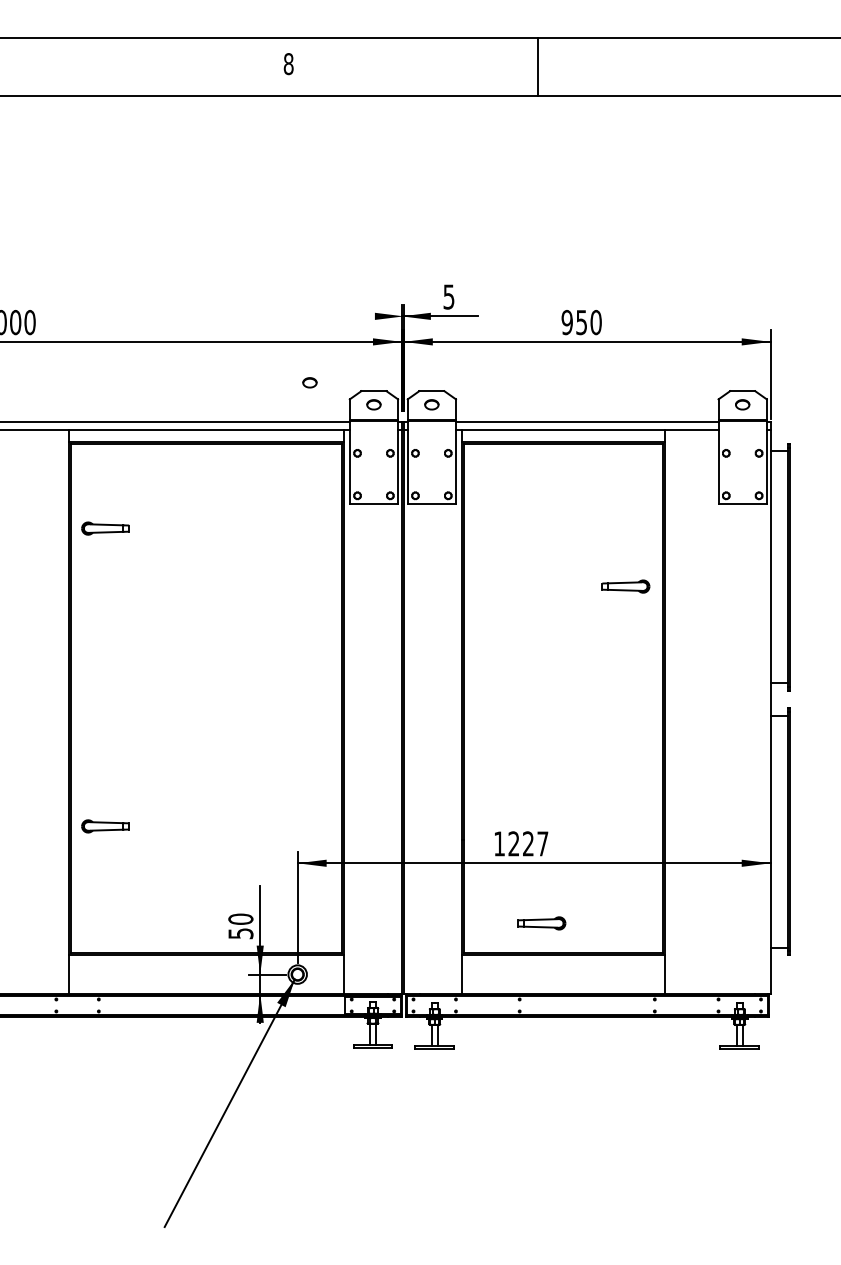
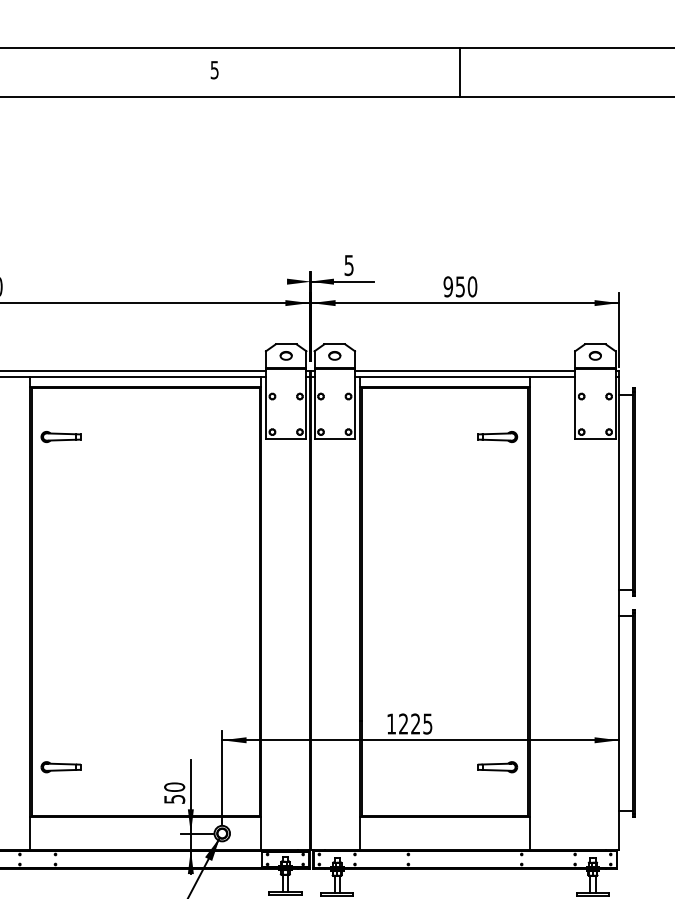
text: (288, 64) -> (214, 70), 8 -> 5
line: (537, 66) -> (460, 72), moved
part: (309, 382) -> (232, 337), removed
part: (105, 528) -> (61, 436), moved
part: (625, 586) -> (497, 436), moved
part: (105, 826) -> (61, 767), moved
text: (542, 843) -> (427, 723), 1227 -> 1225
part: (541, 923) -> (497, 767), moved

